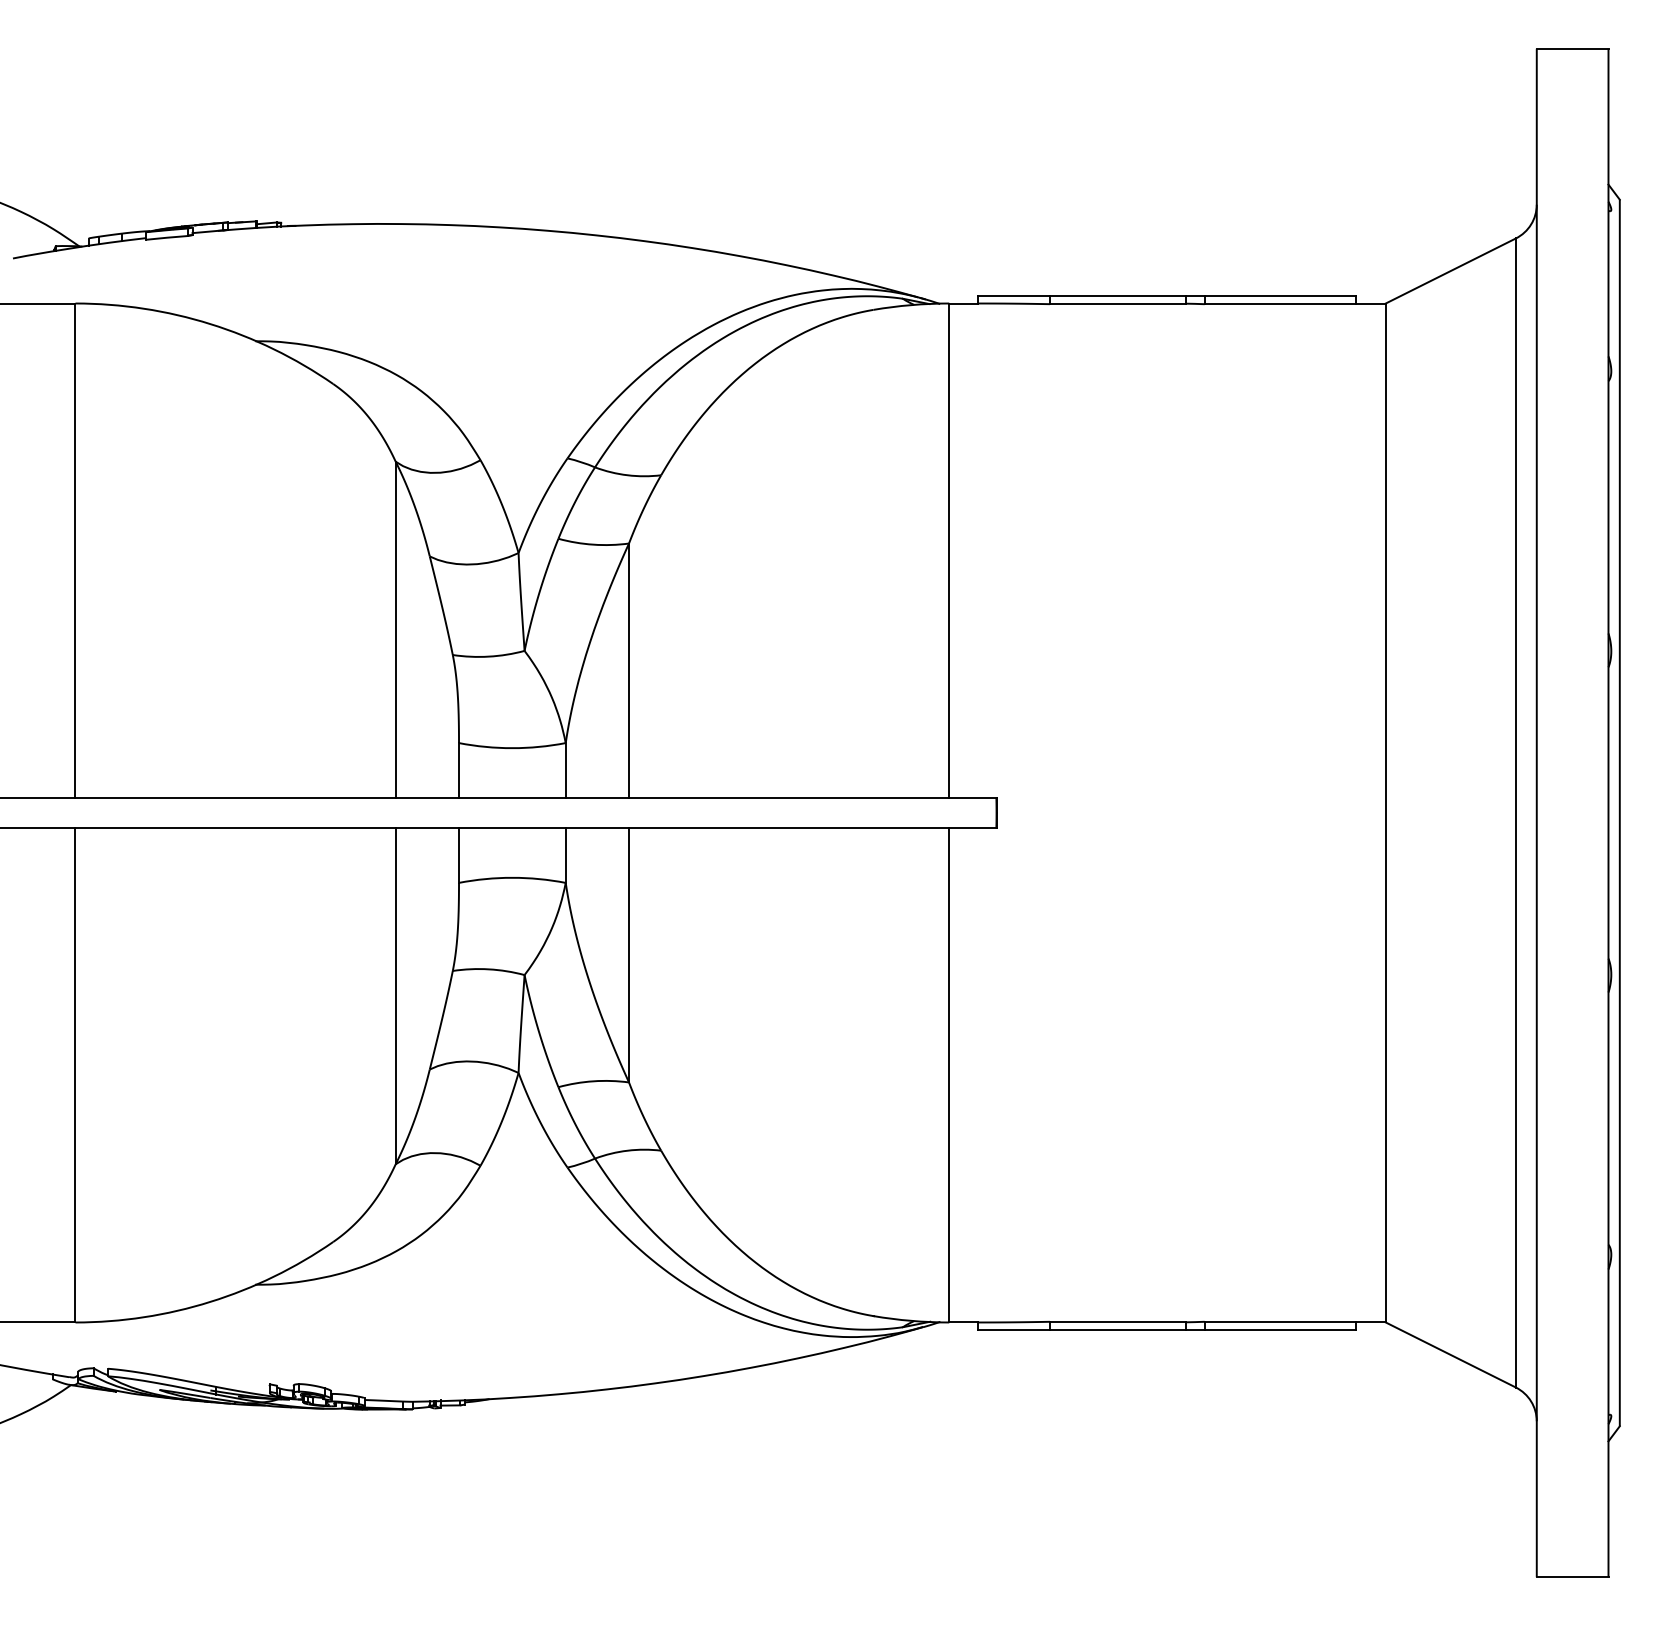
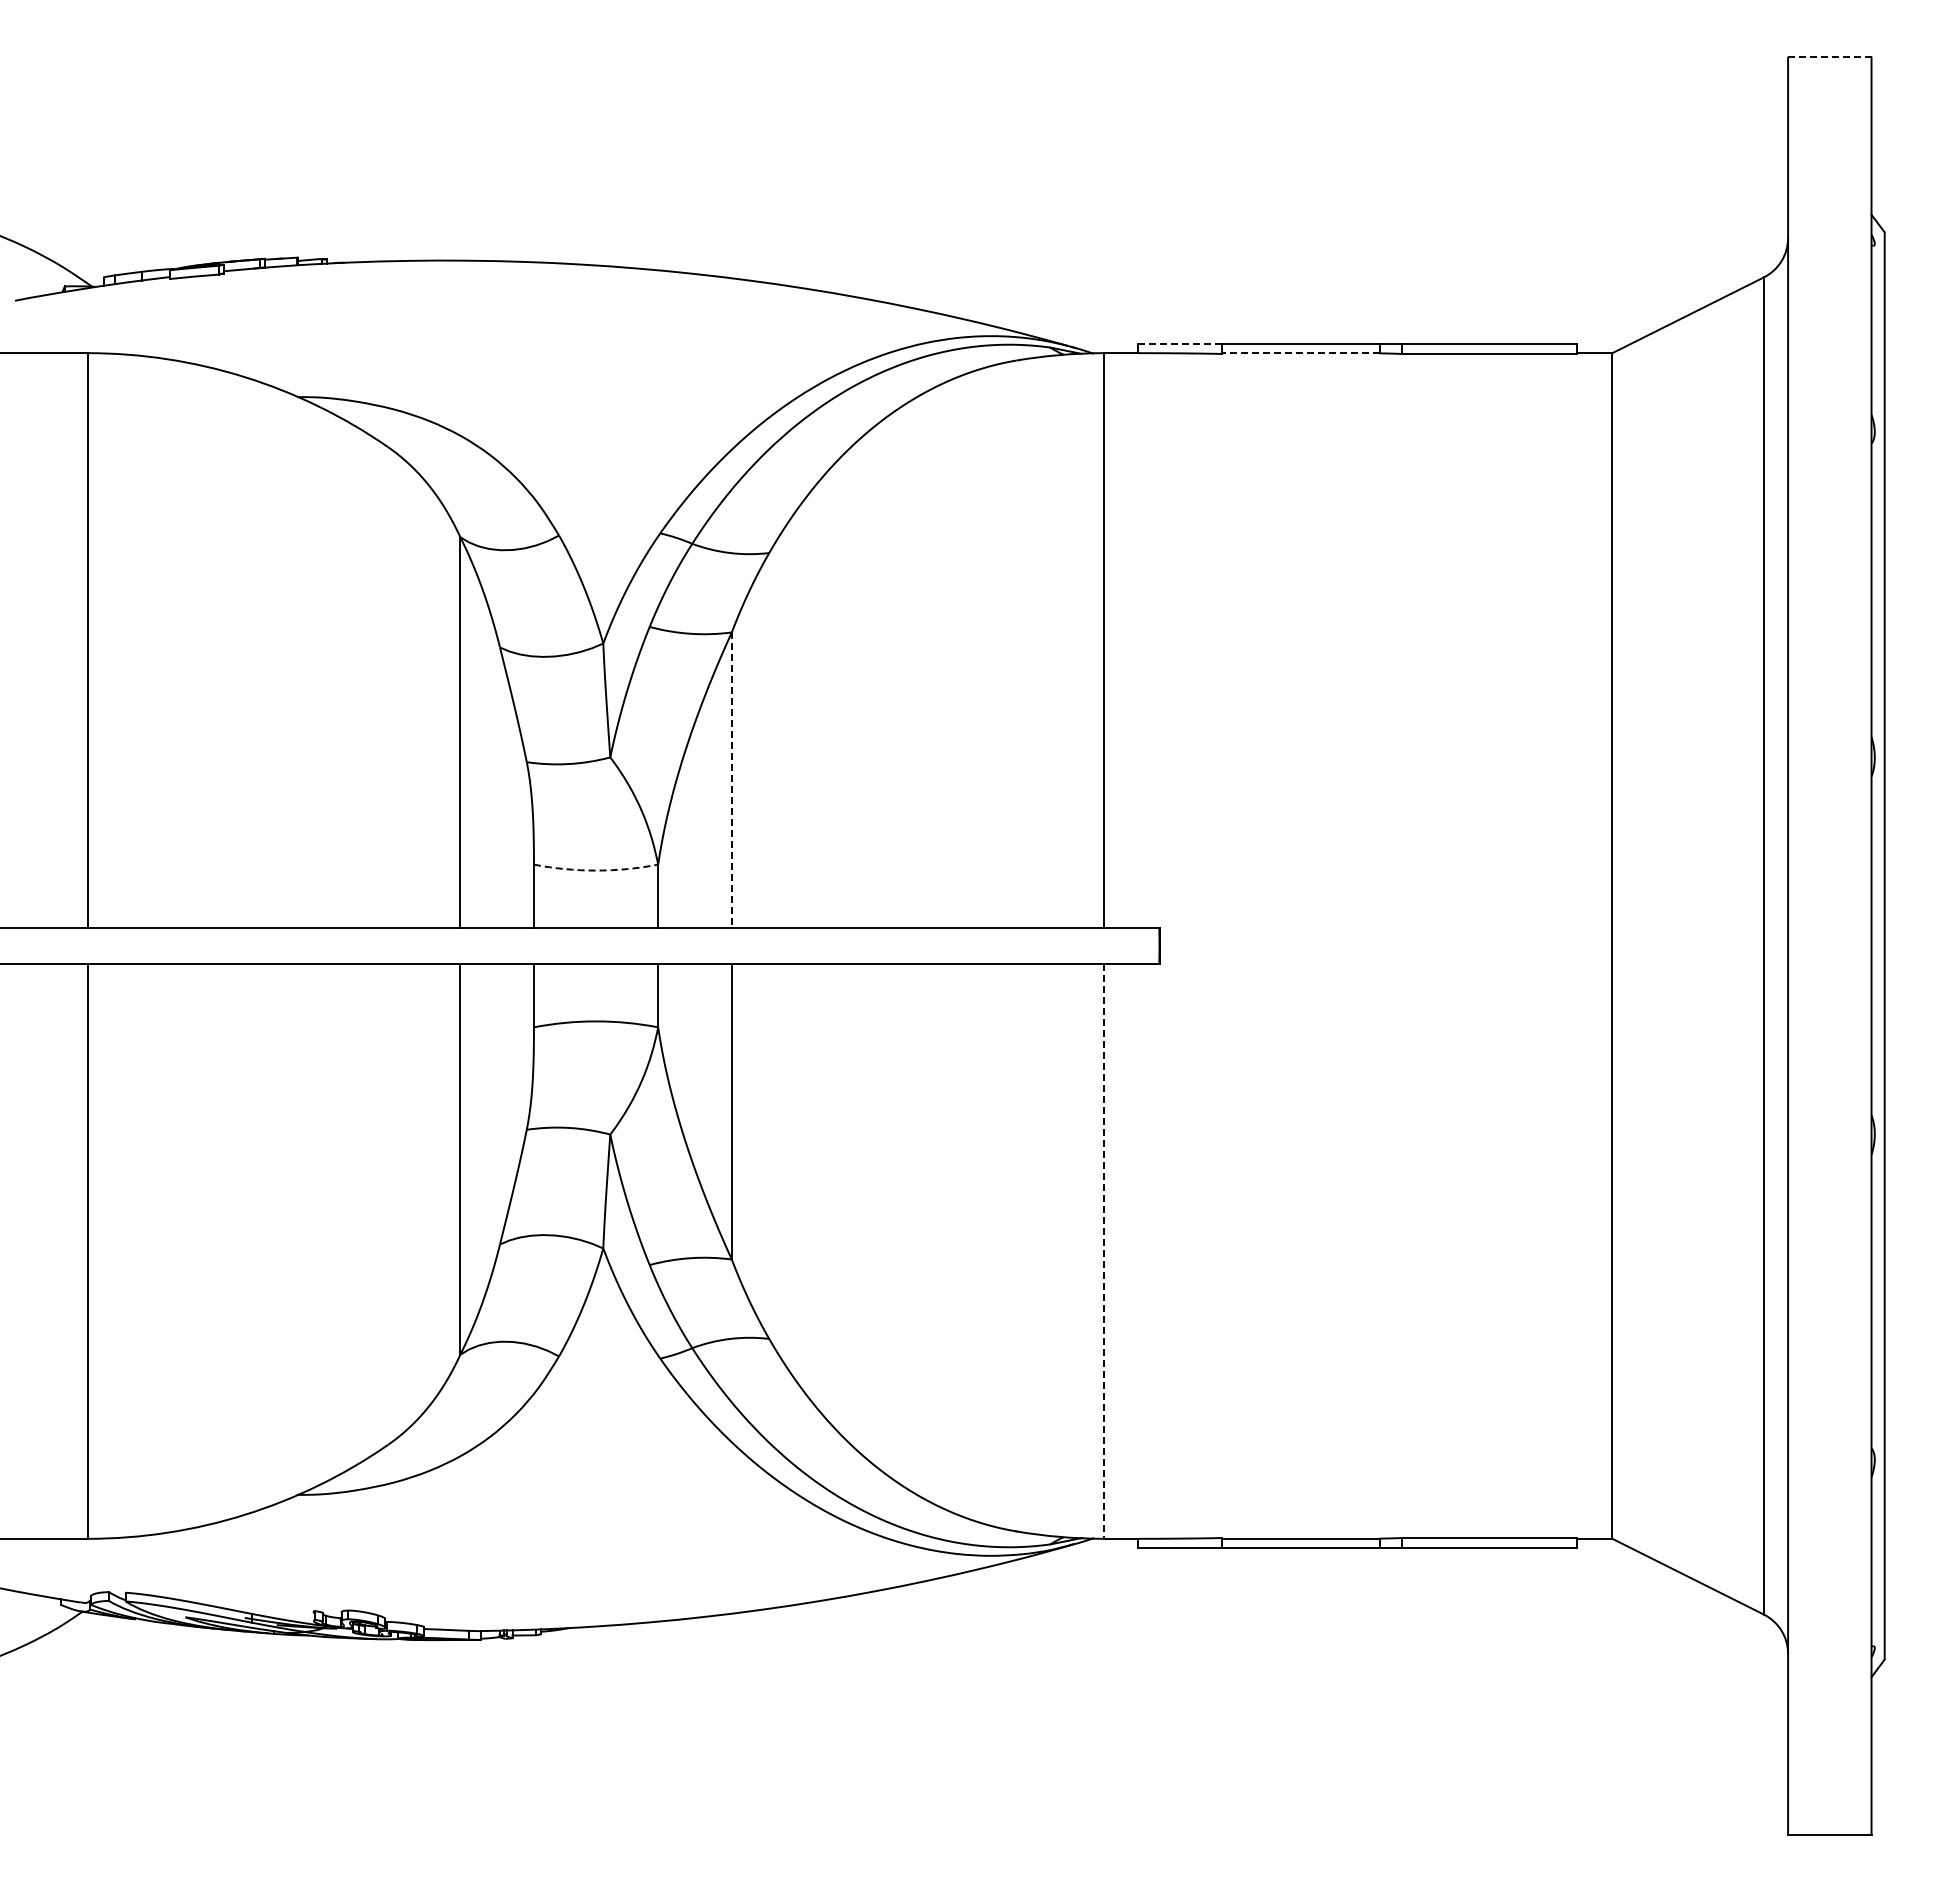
line: (1572, 48) -> (1829, 56), solid -> dashed
line: (1013, 296) -> (1179, 344), solid -> dashed
line: (1117, 303) -> (1300, 353), solid -> dashed
line: (628, 670) -> (731, 780), solid -> dashed
arc: (512, 748) -> (596, 870), solid -> dashed
line: (949, 1075) -> (1104, 1251), solid -> dashed

